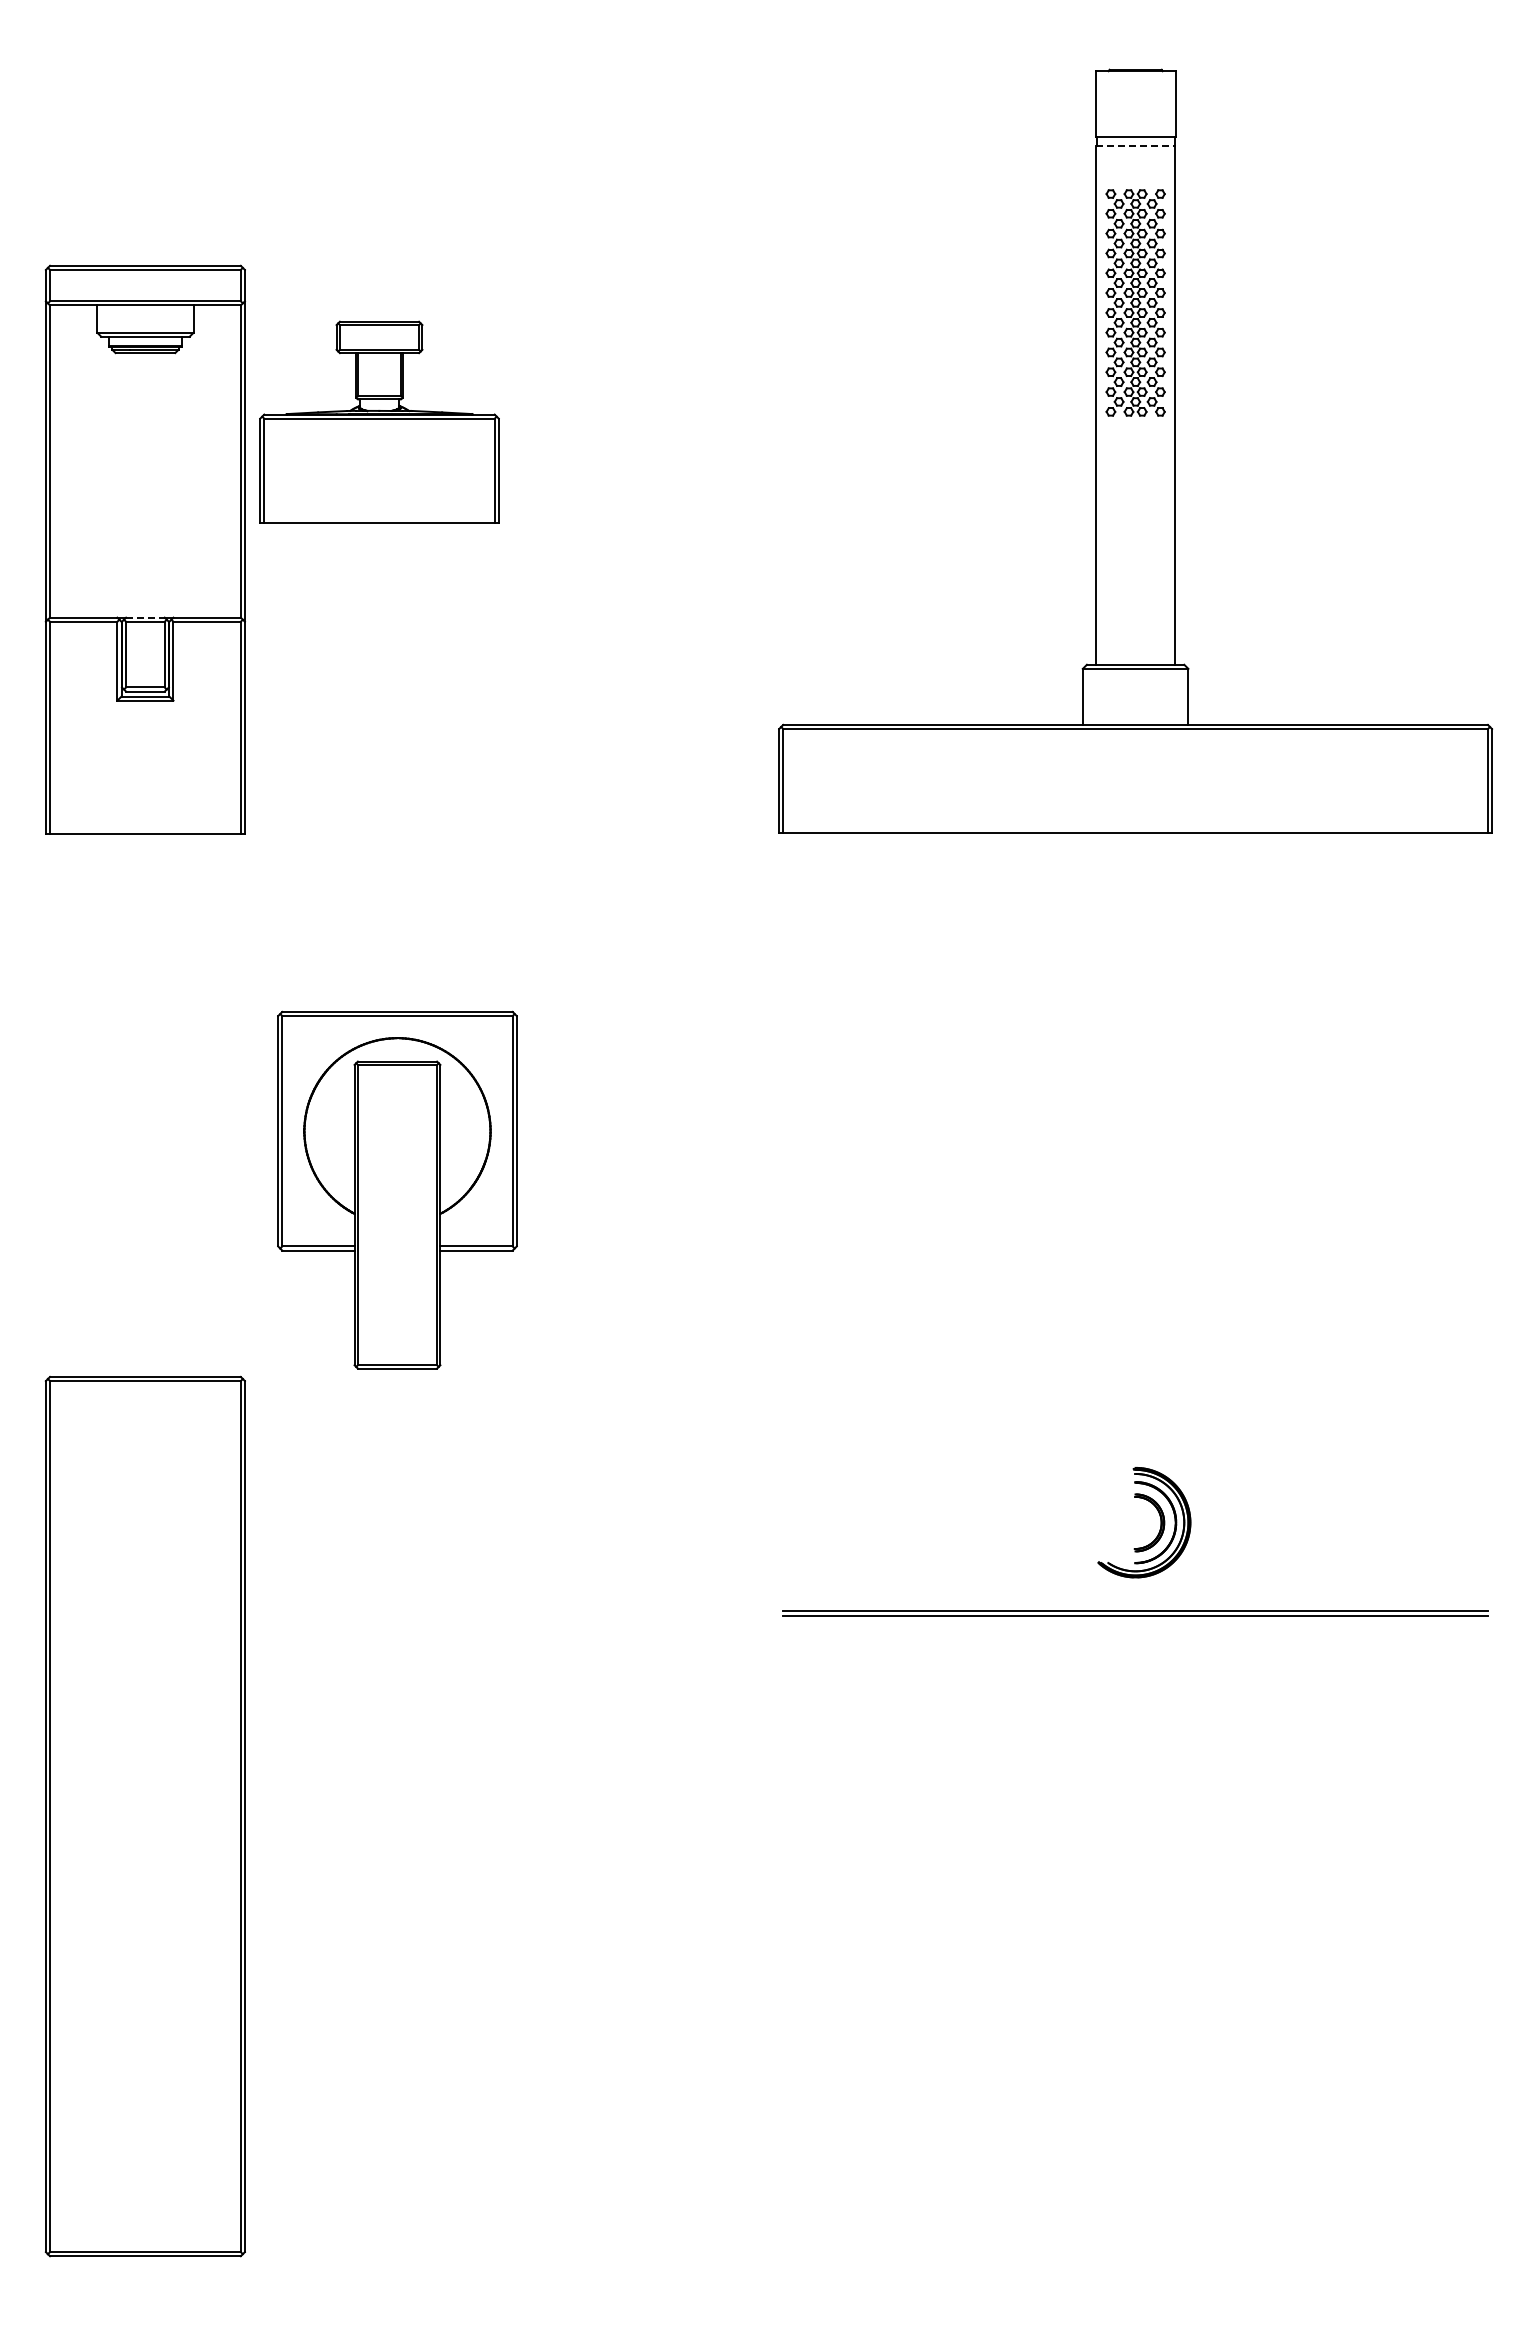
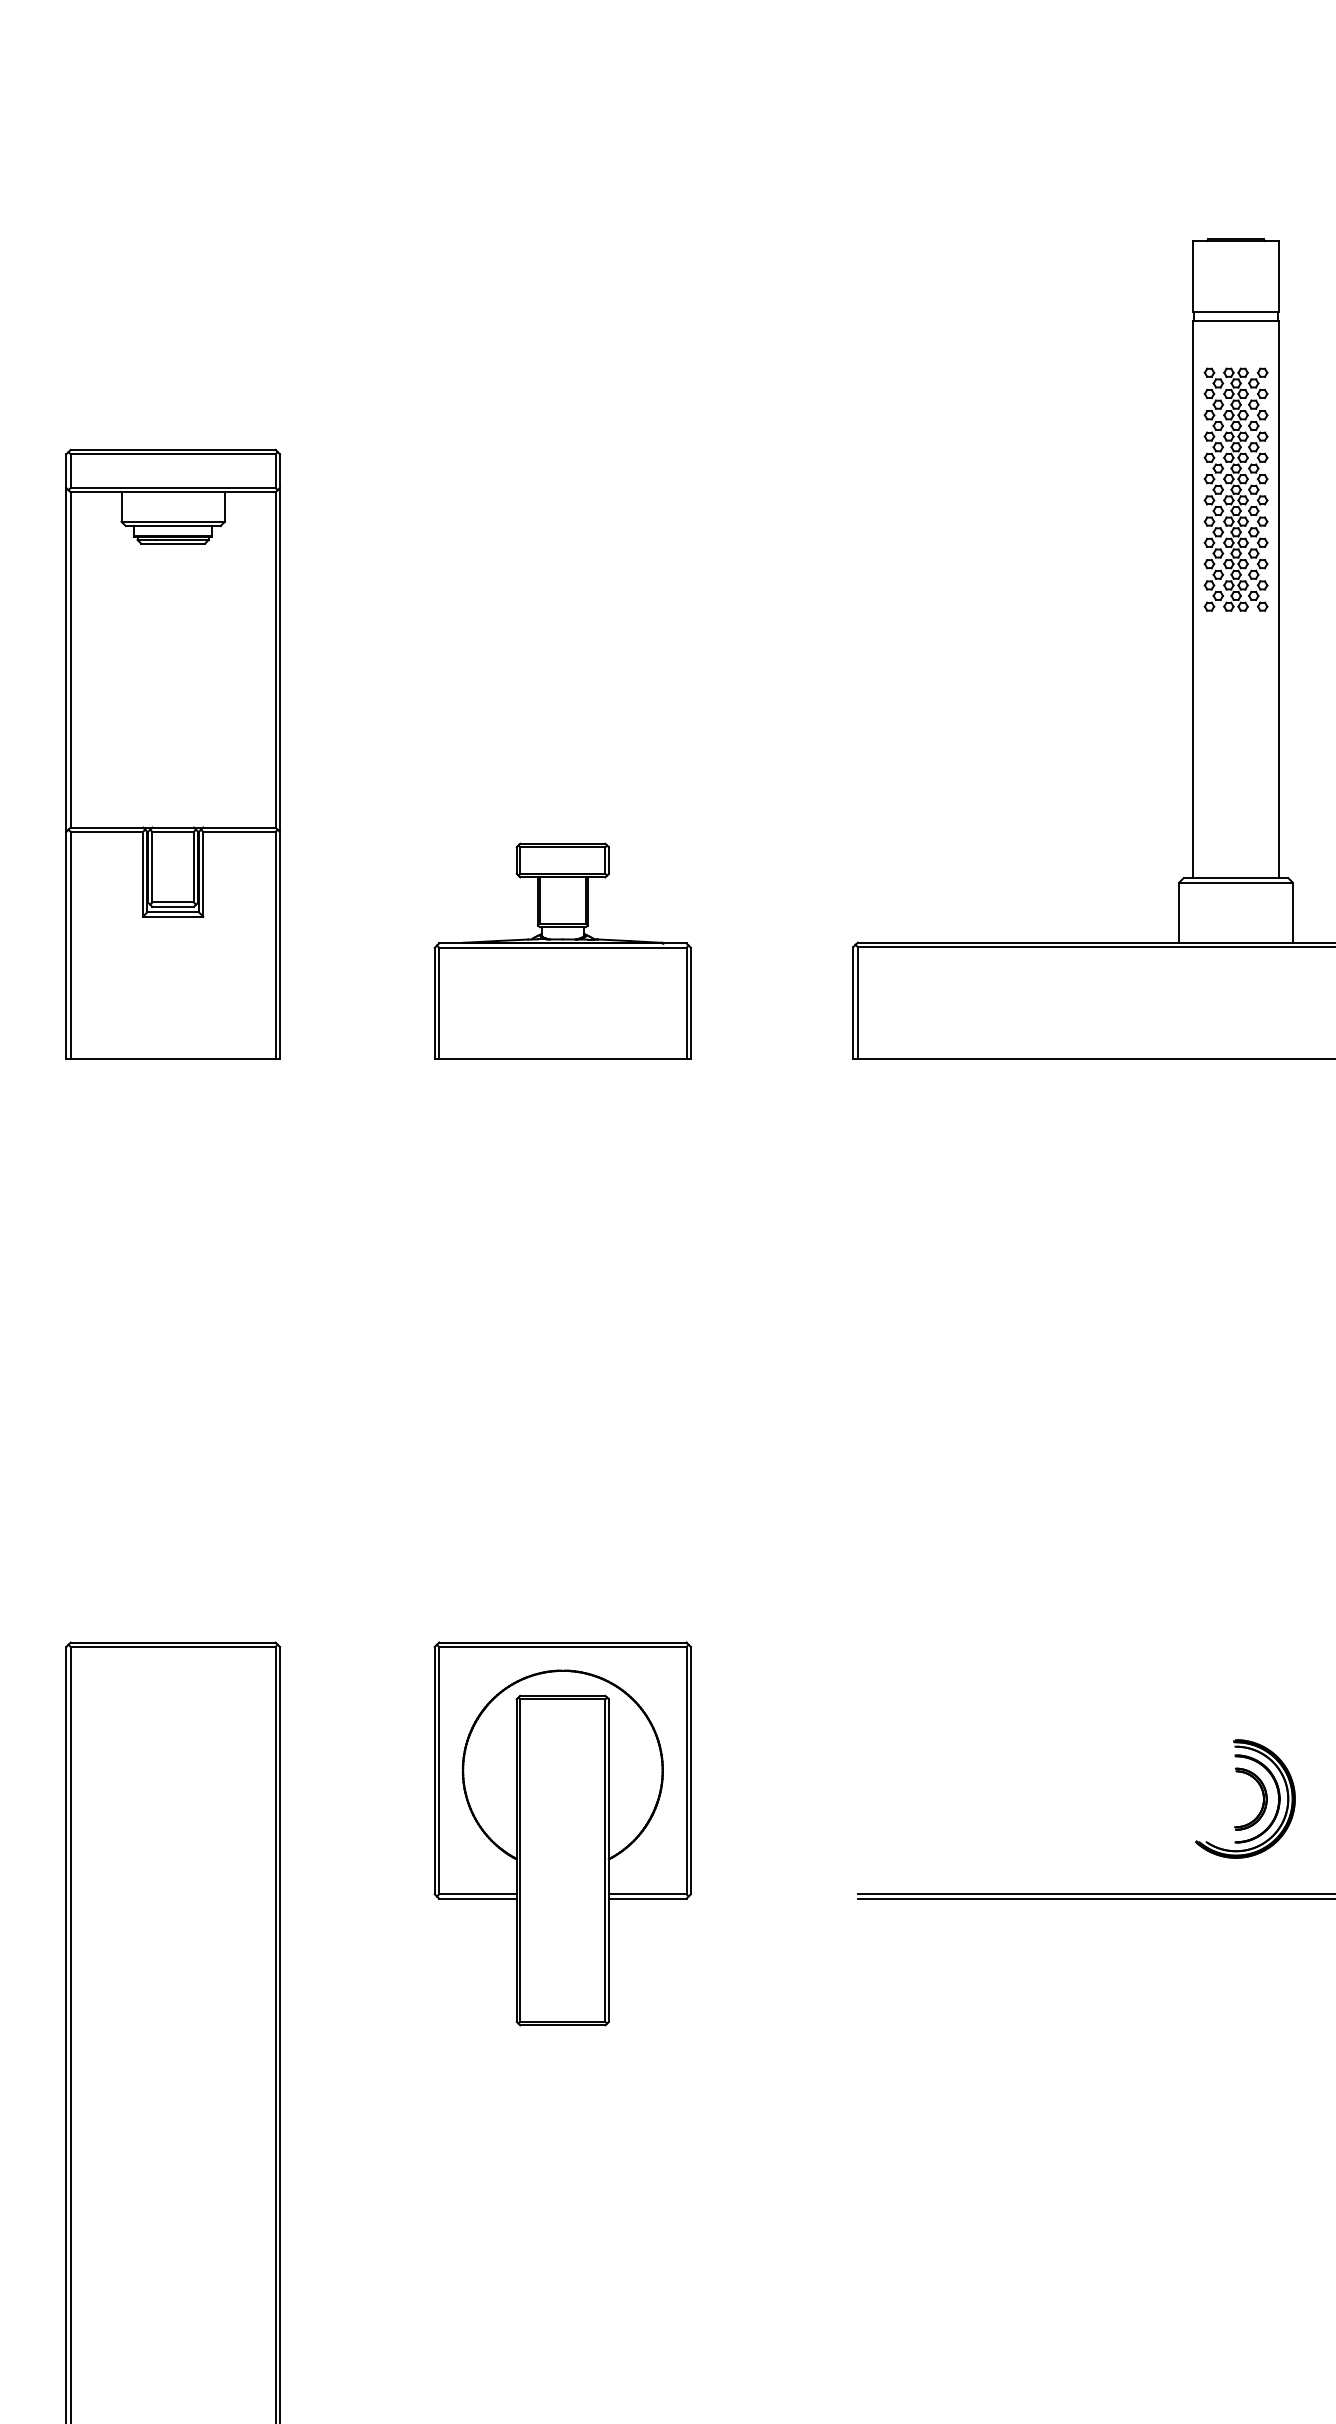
line: (1135, 145) -> (1235, 320), dashed -> solid
part: (379, 421) -> (562, 950), moved
line: (145, 617) -> (173, 827), dashed -> solid
part: (397, 1189) -> (562, 1833), moved

